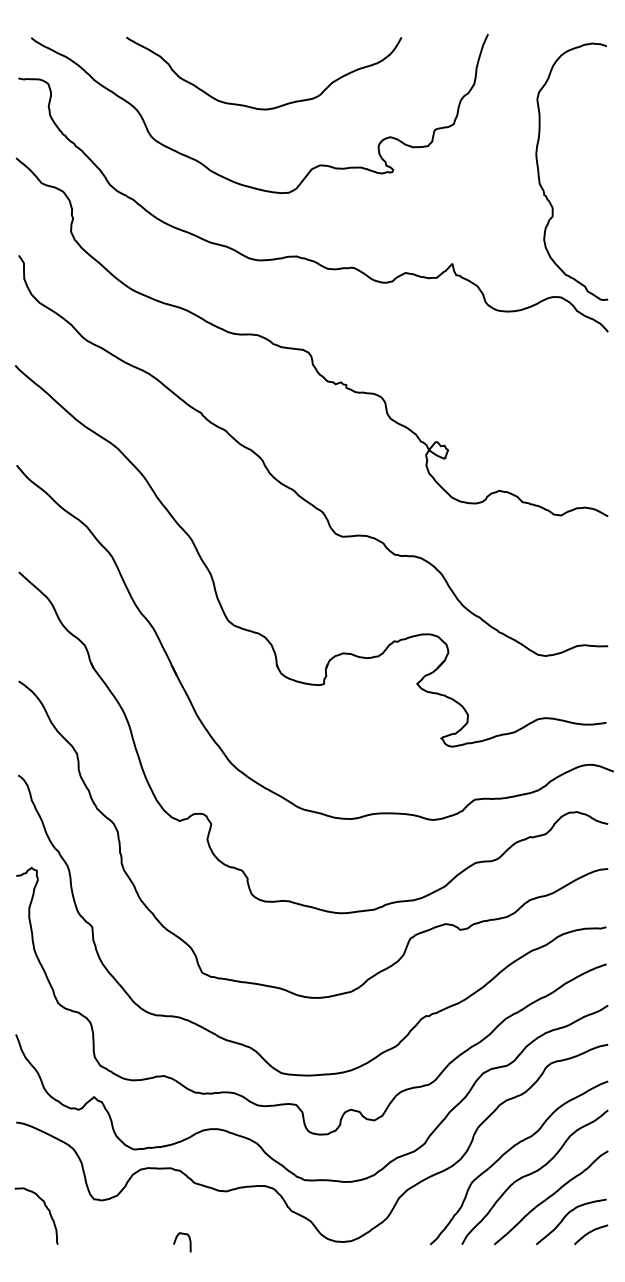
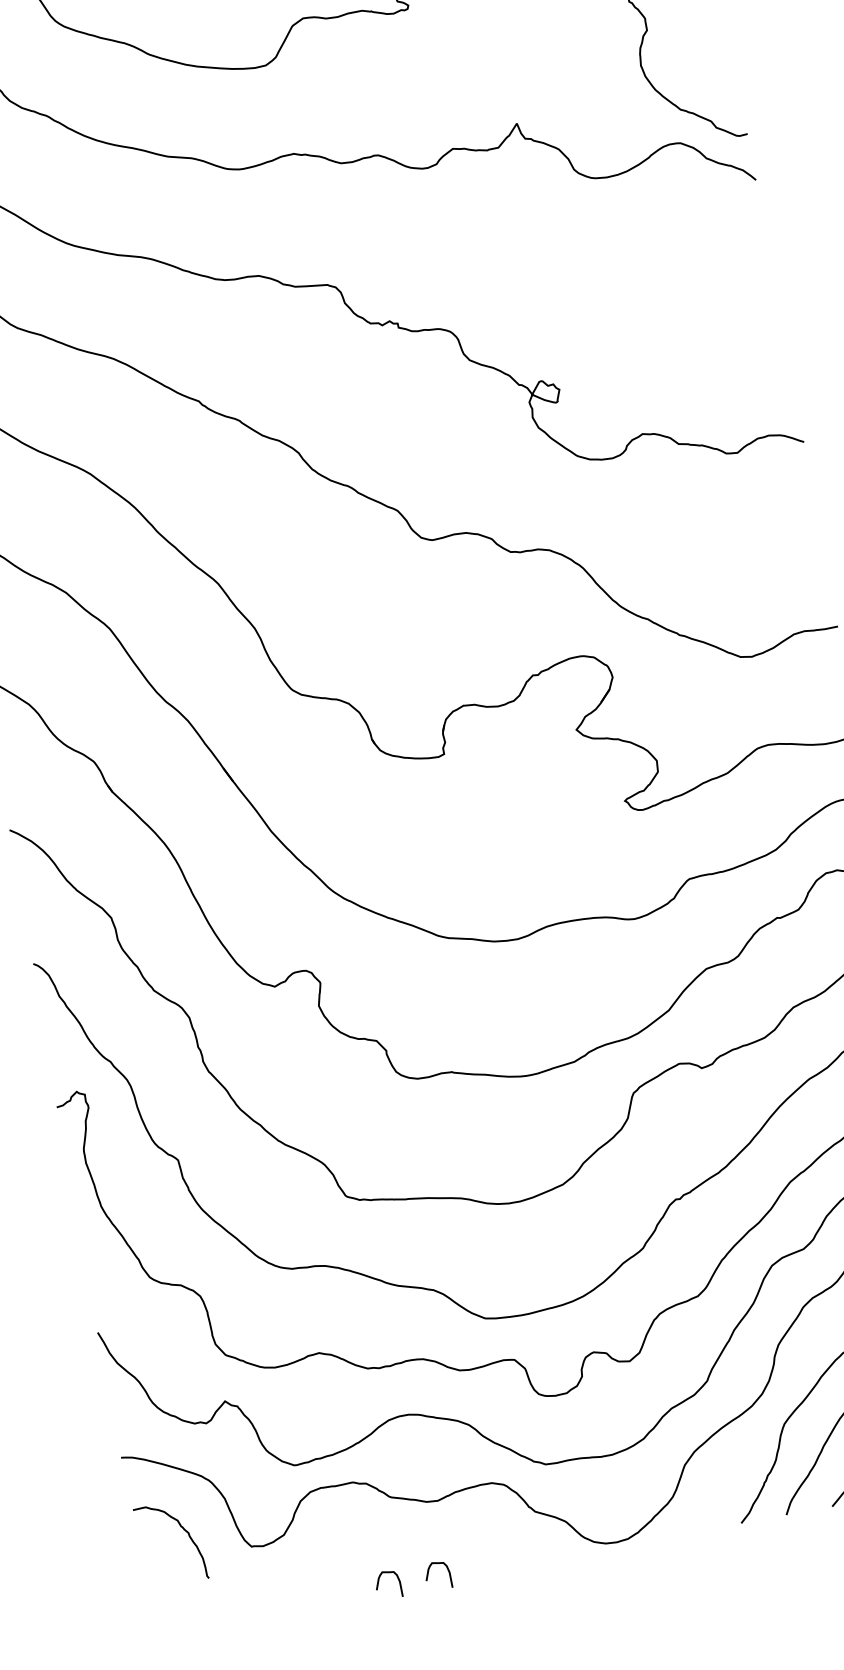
curve: (45, 1207) -> (181, 1528), moved
curve: (211, 1240) -> (429, 1574), added

